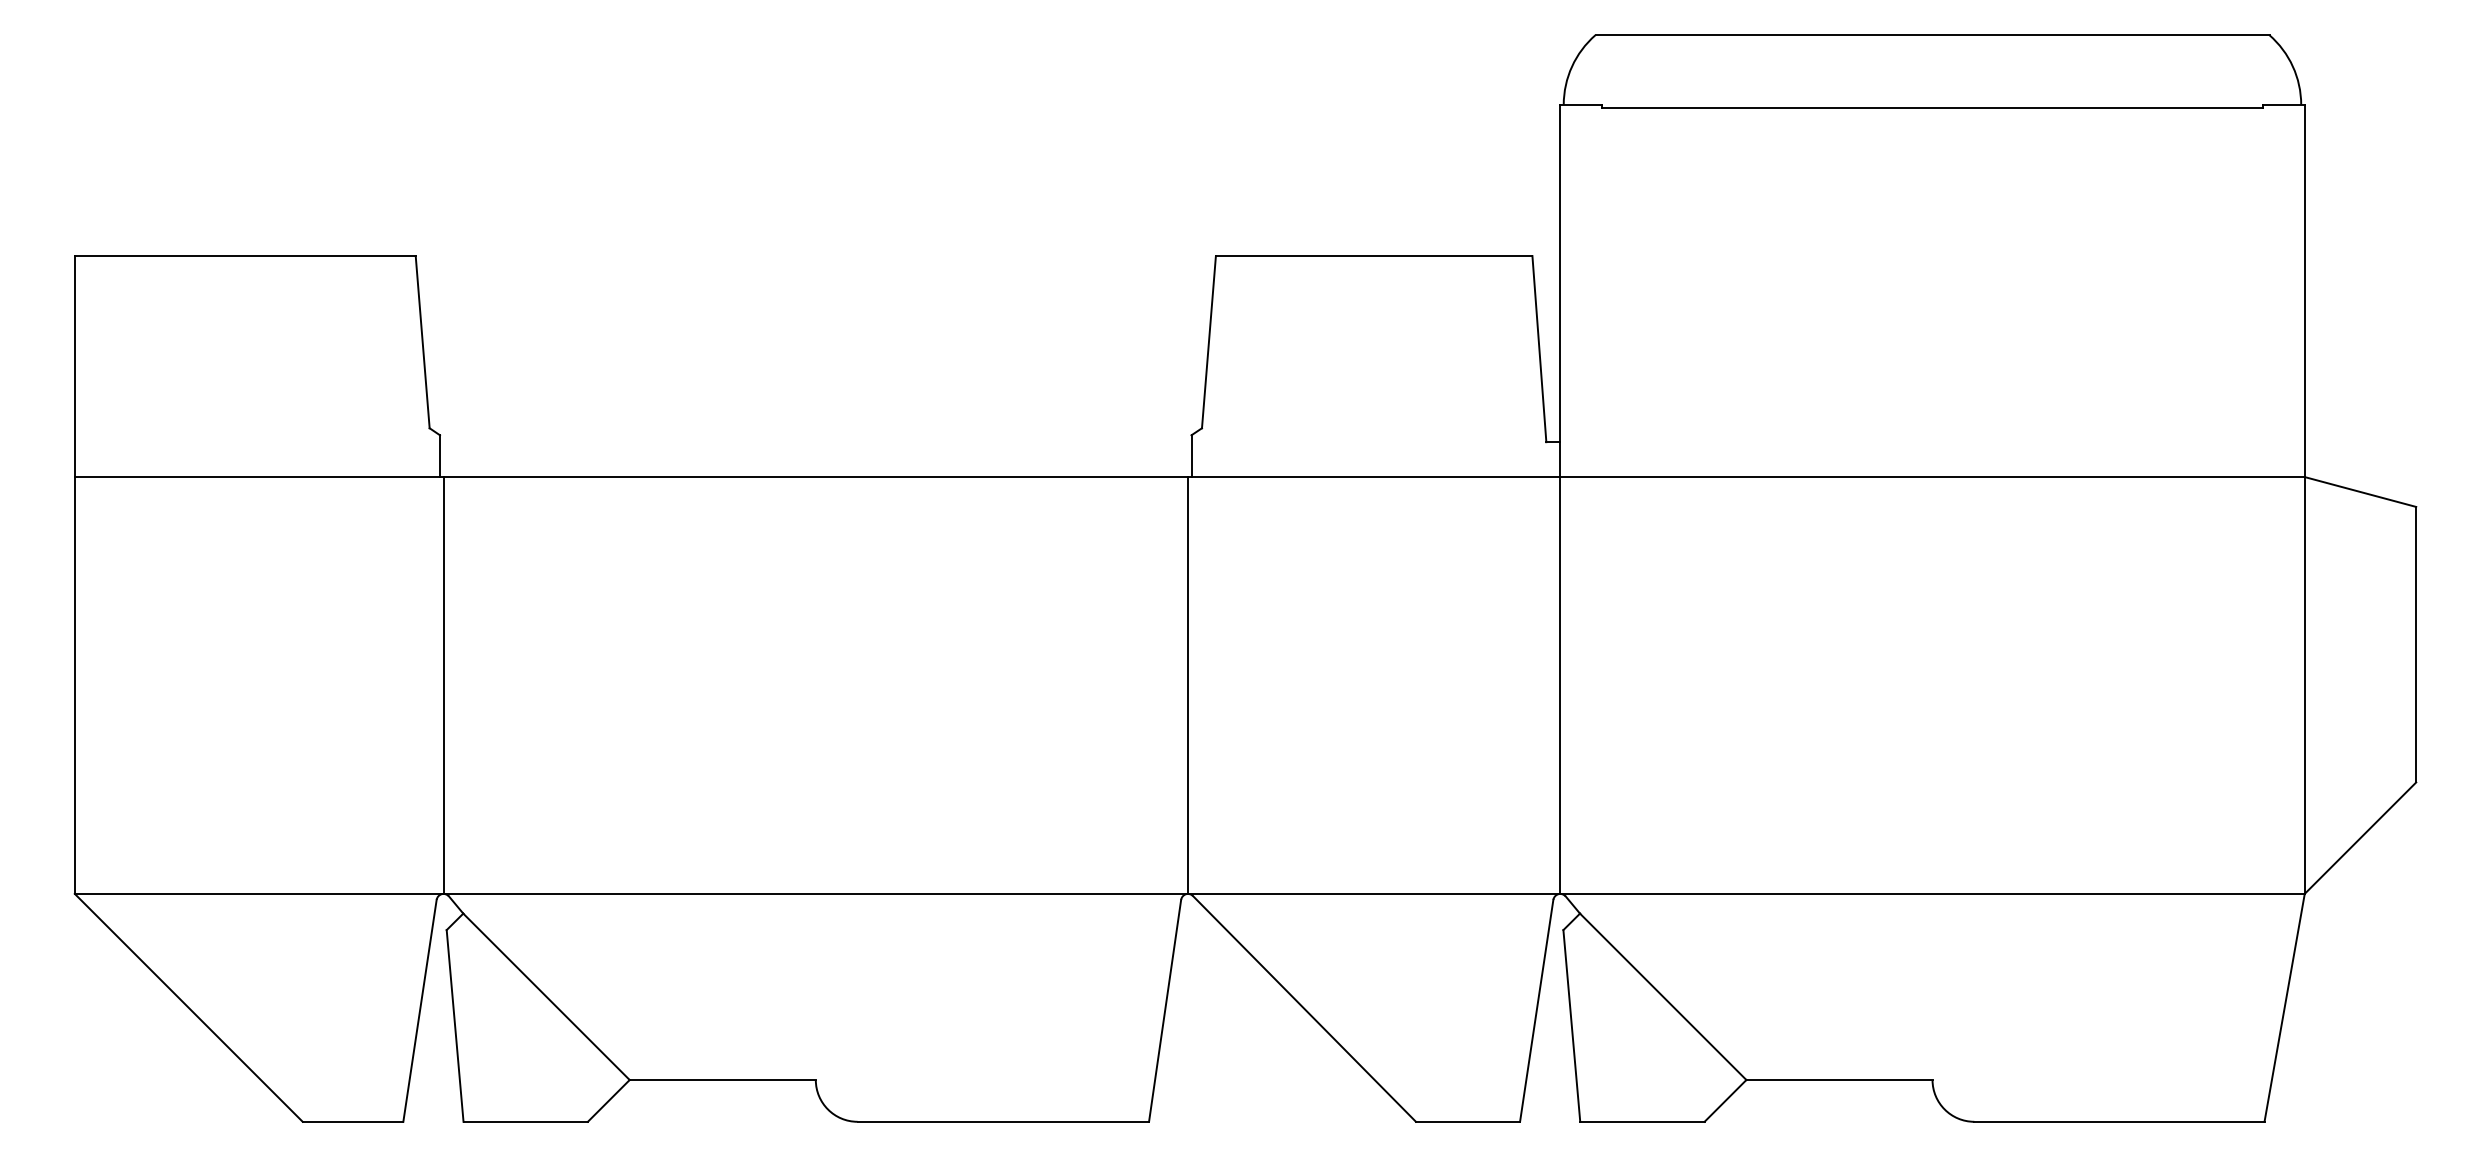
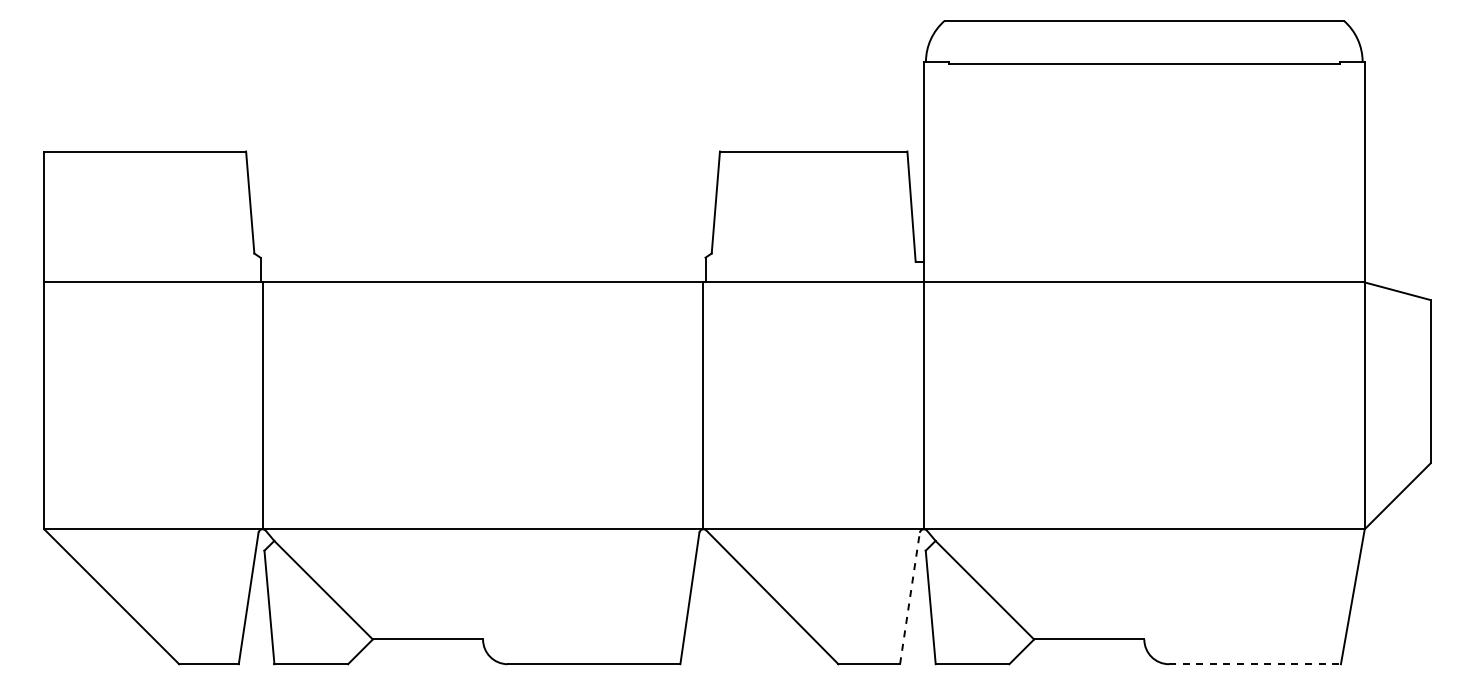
line: (1537, 1010) -> (910, 598), solid -> dashed
line: (2120, 1122) -> (1255, 664), solid -> dashed

